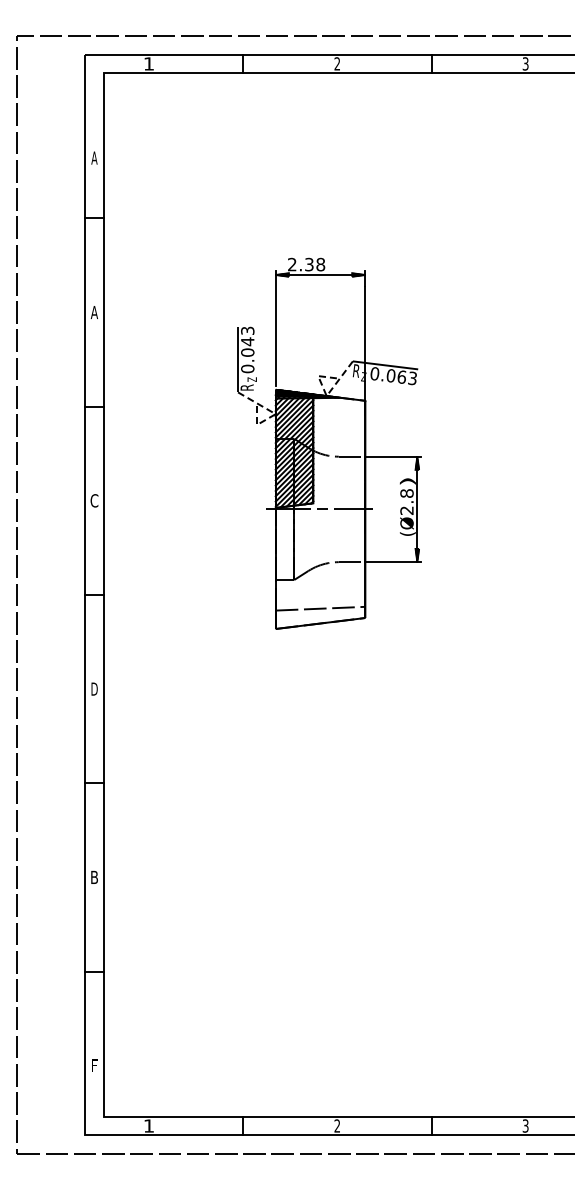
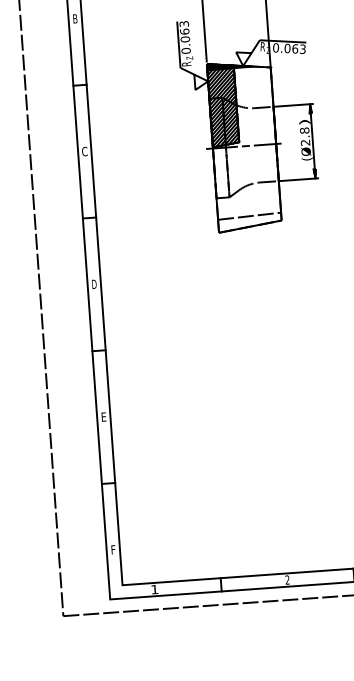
text: (93, 312) -> (74, 18), A -> B
text: (247, 341) -> (184, 31), 0.043 -> 0.063
line: (326, 396) -> (243, 66), dashed -> solid
line: (275, 414) -> (208, 81), dashed -> solid
text: (94, 876) -> (103, 416), B -> E

